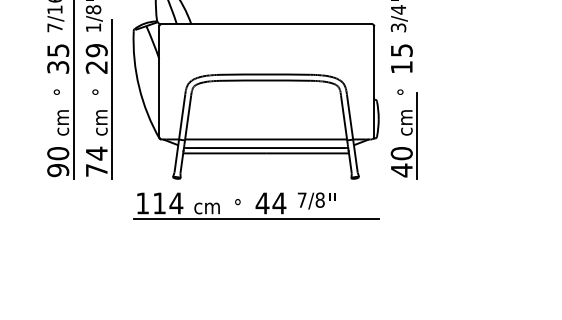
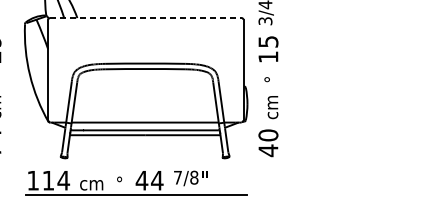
line: (266, 24) -> (145, 18), solid -> dashed
line: (112, 99) -> (5, 86), removed
line: (417, 135) -> (282, 118), removed

